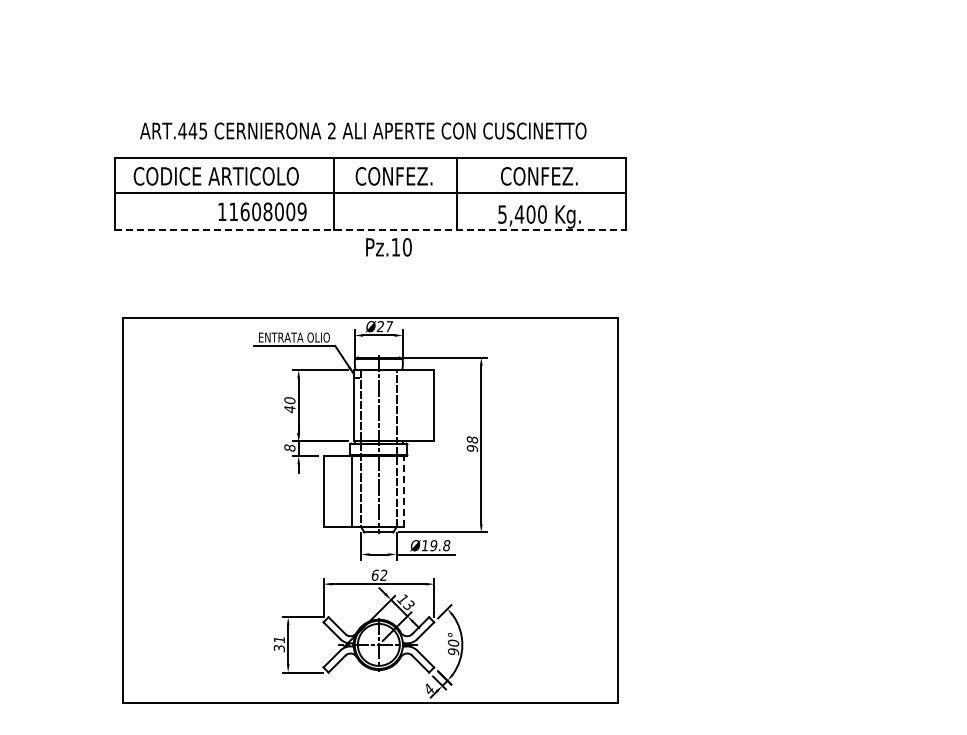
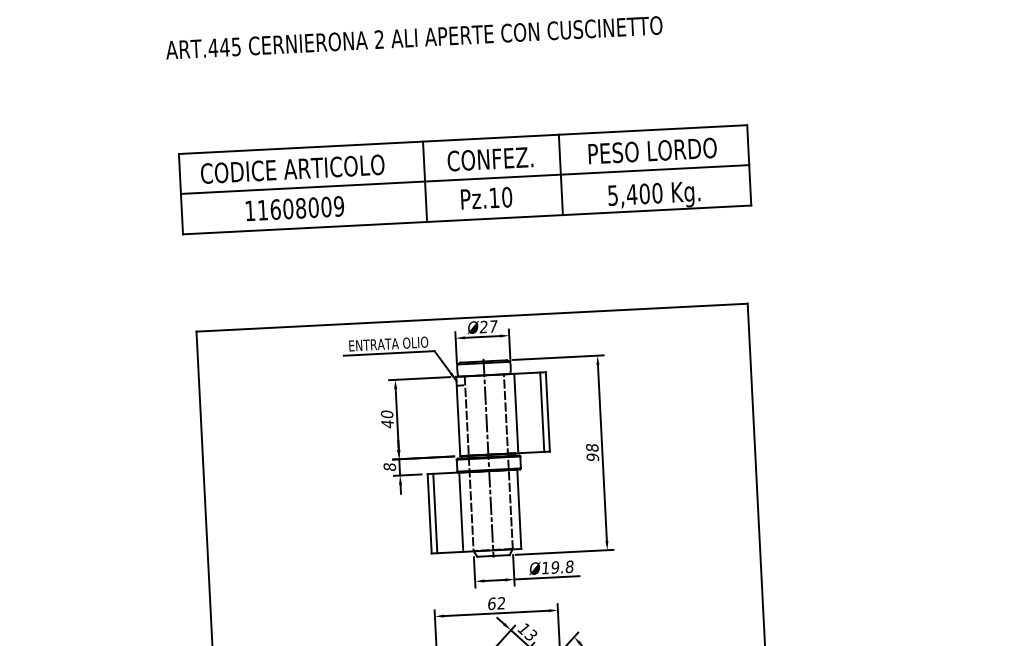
text: (363, 130) -> (414, 37), moved
text: (539, 176) -> (652, 151), CONFEZ. -> PESO LORDO
text: (262, 211) -> (294, 208), moved
line: (370, 229) -> (467, 219), dashed -> solid
text: (388, 247) -> (486, 198), moved
line: (405, 405) -> (515, 413), added
line: (429, 405) -> (542, 411), added
line: (328, 491) -> (435, 513), added
line: (404, 491) -> (519, 508), dashed -> solid

